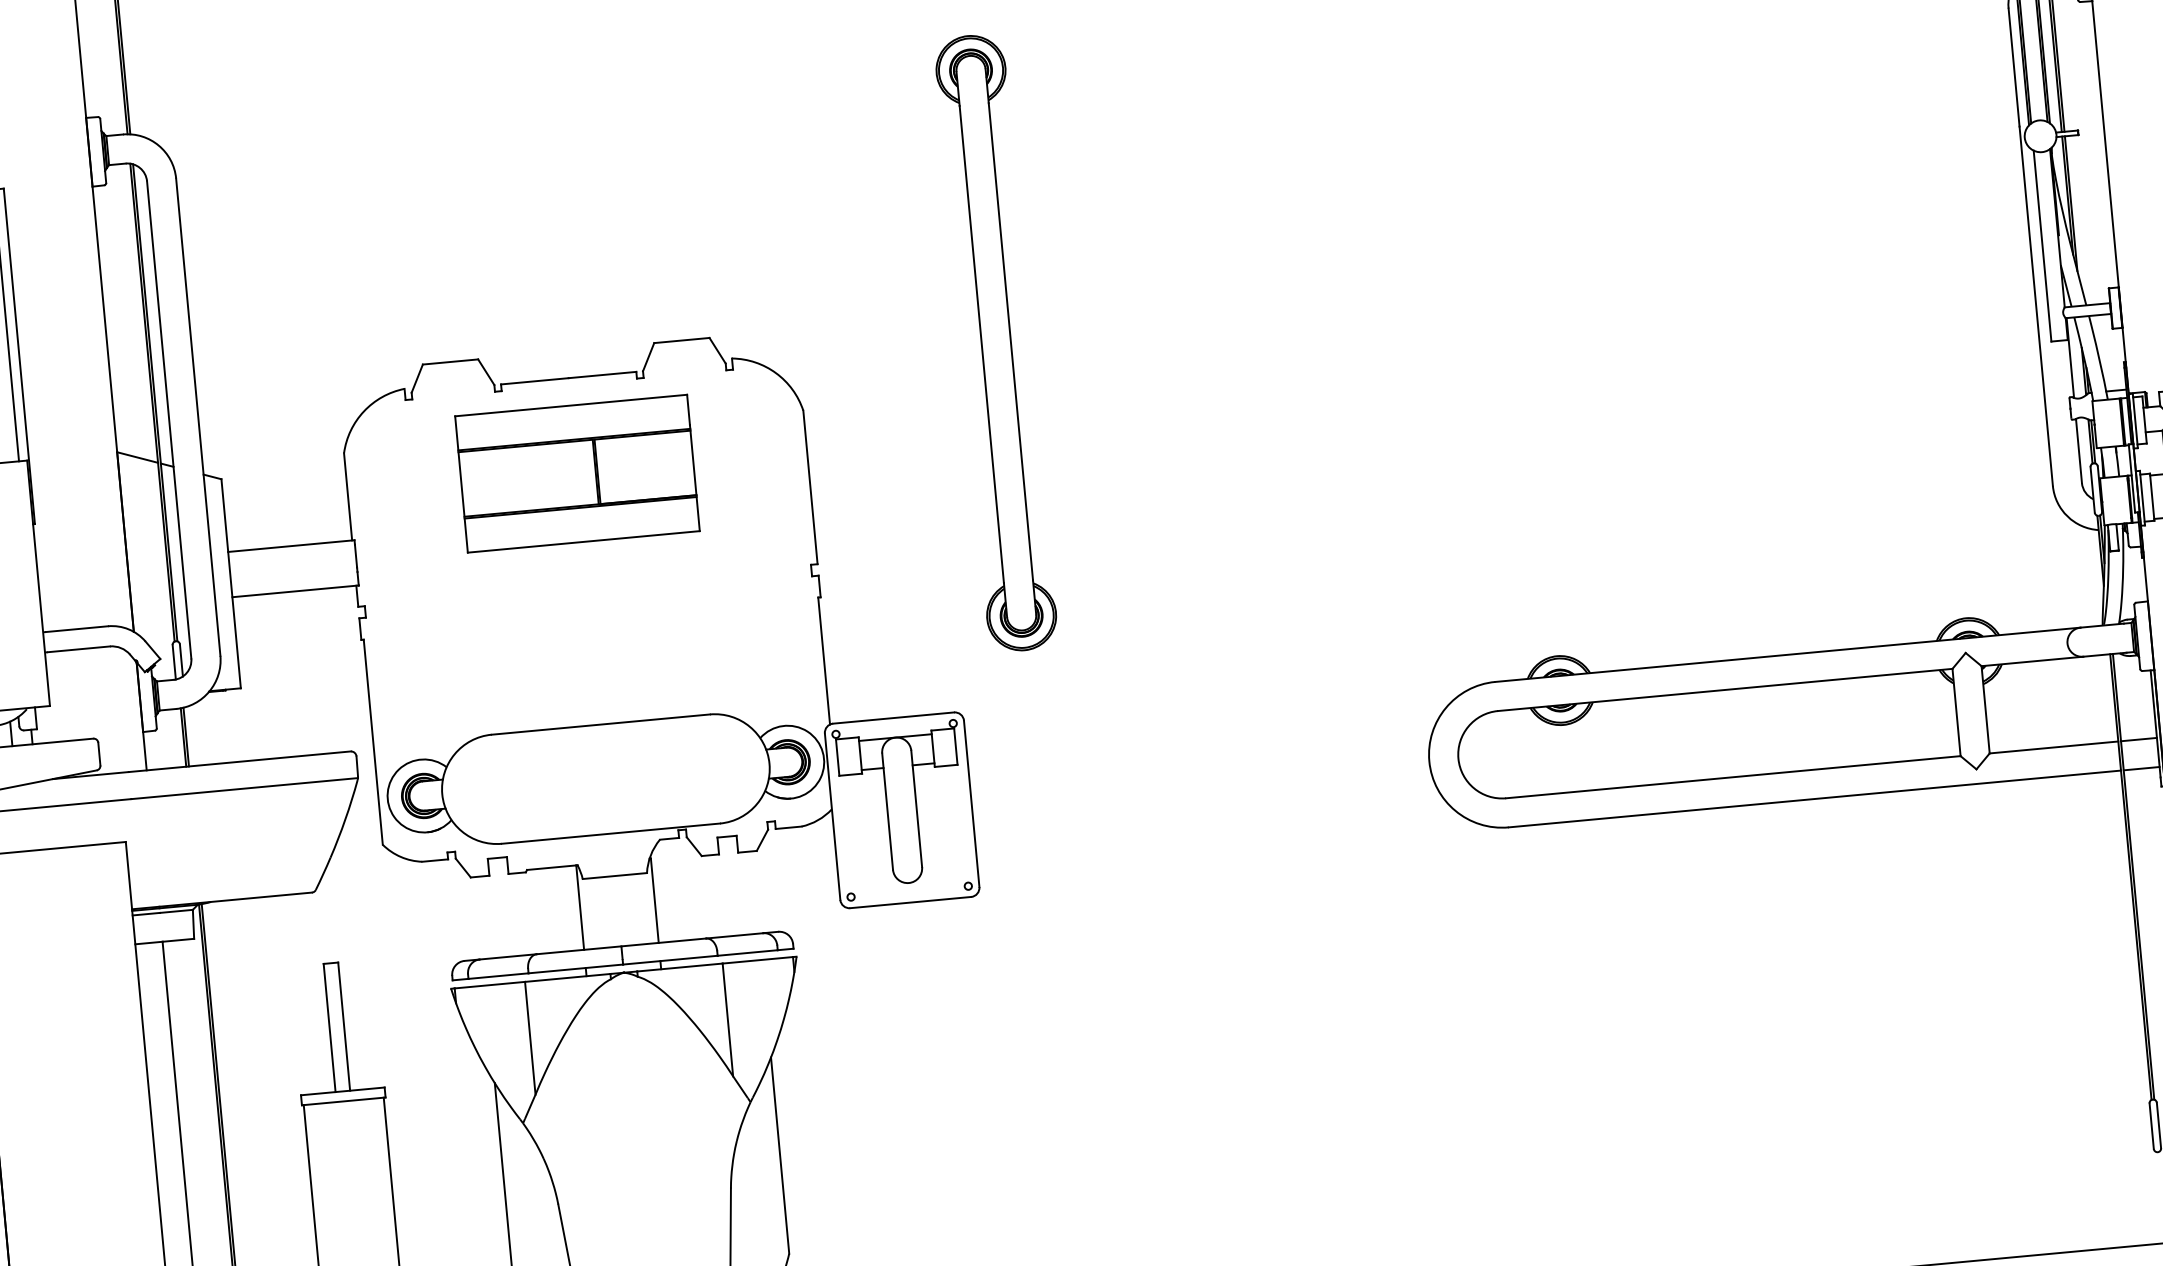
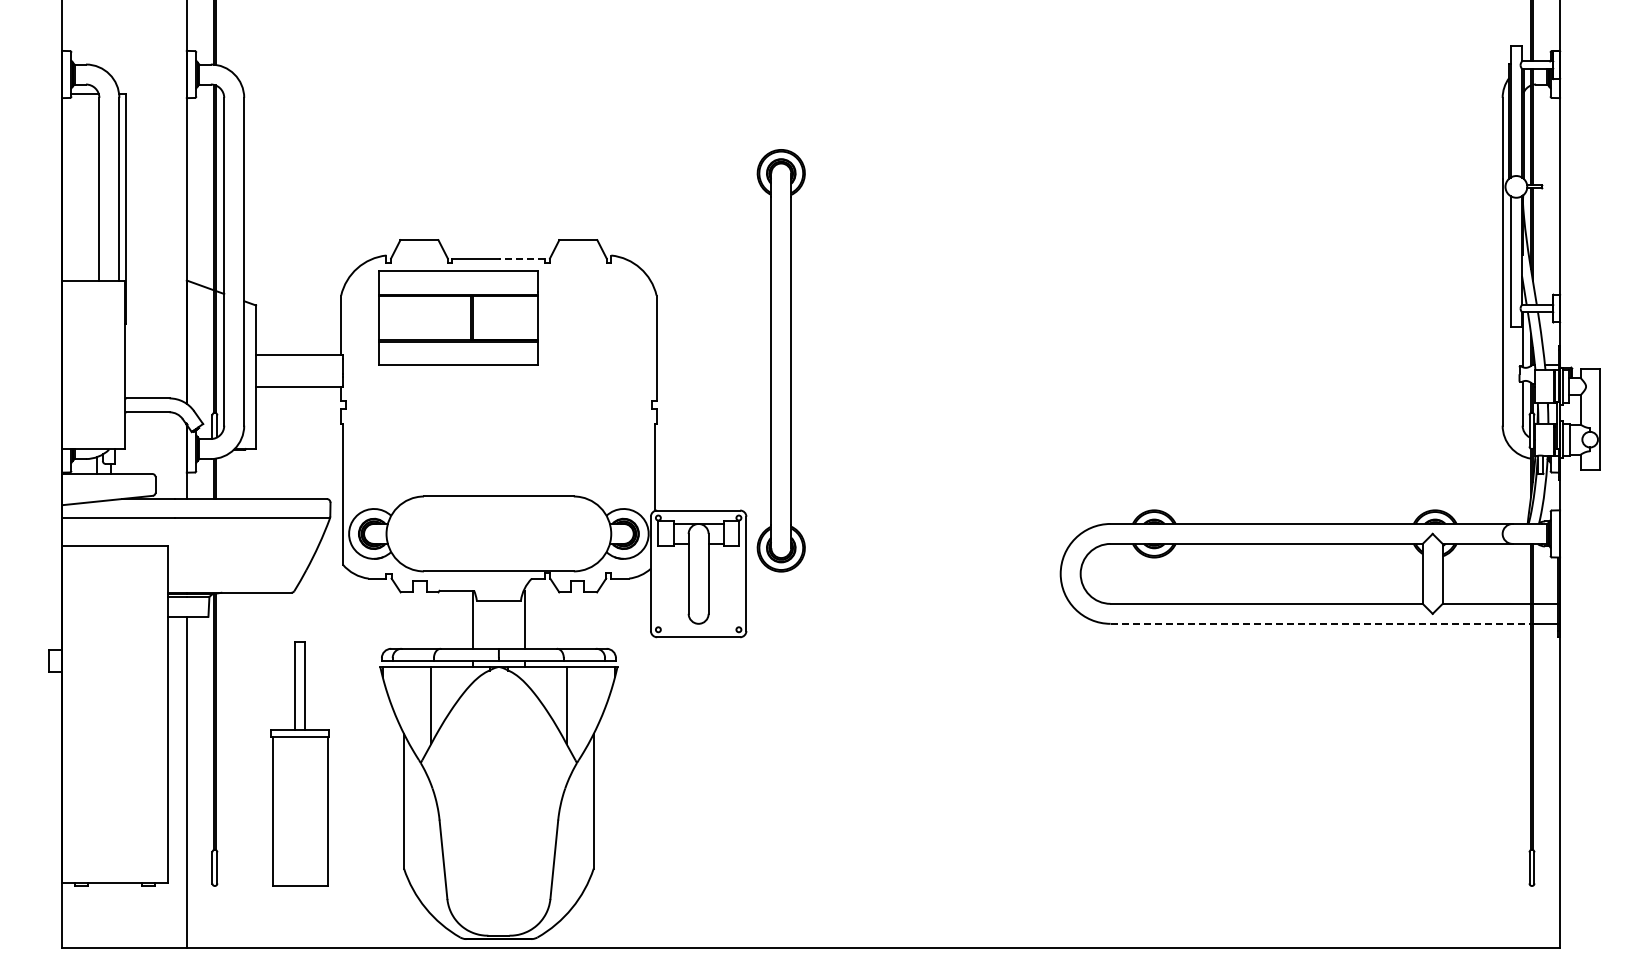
part: (995, 342) -> (780, 360), moved
line: (601, 374) -> (521, 258), solid -> dashed
part: (576, 472) -> (458, 317), moved
line: (1815, 798) -> (1321, 623), solid -> dashed

